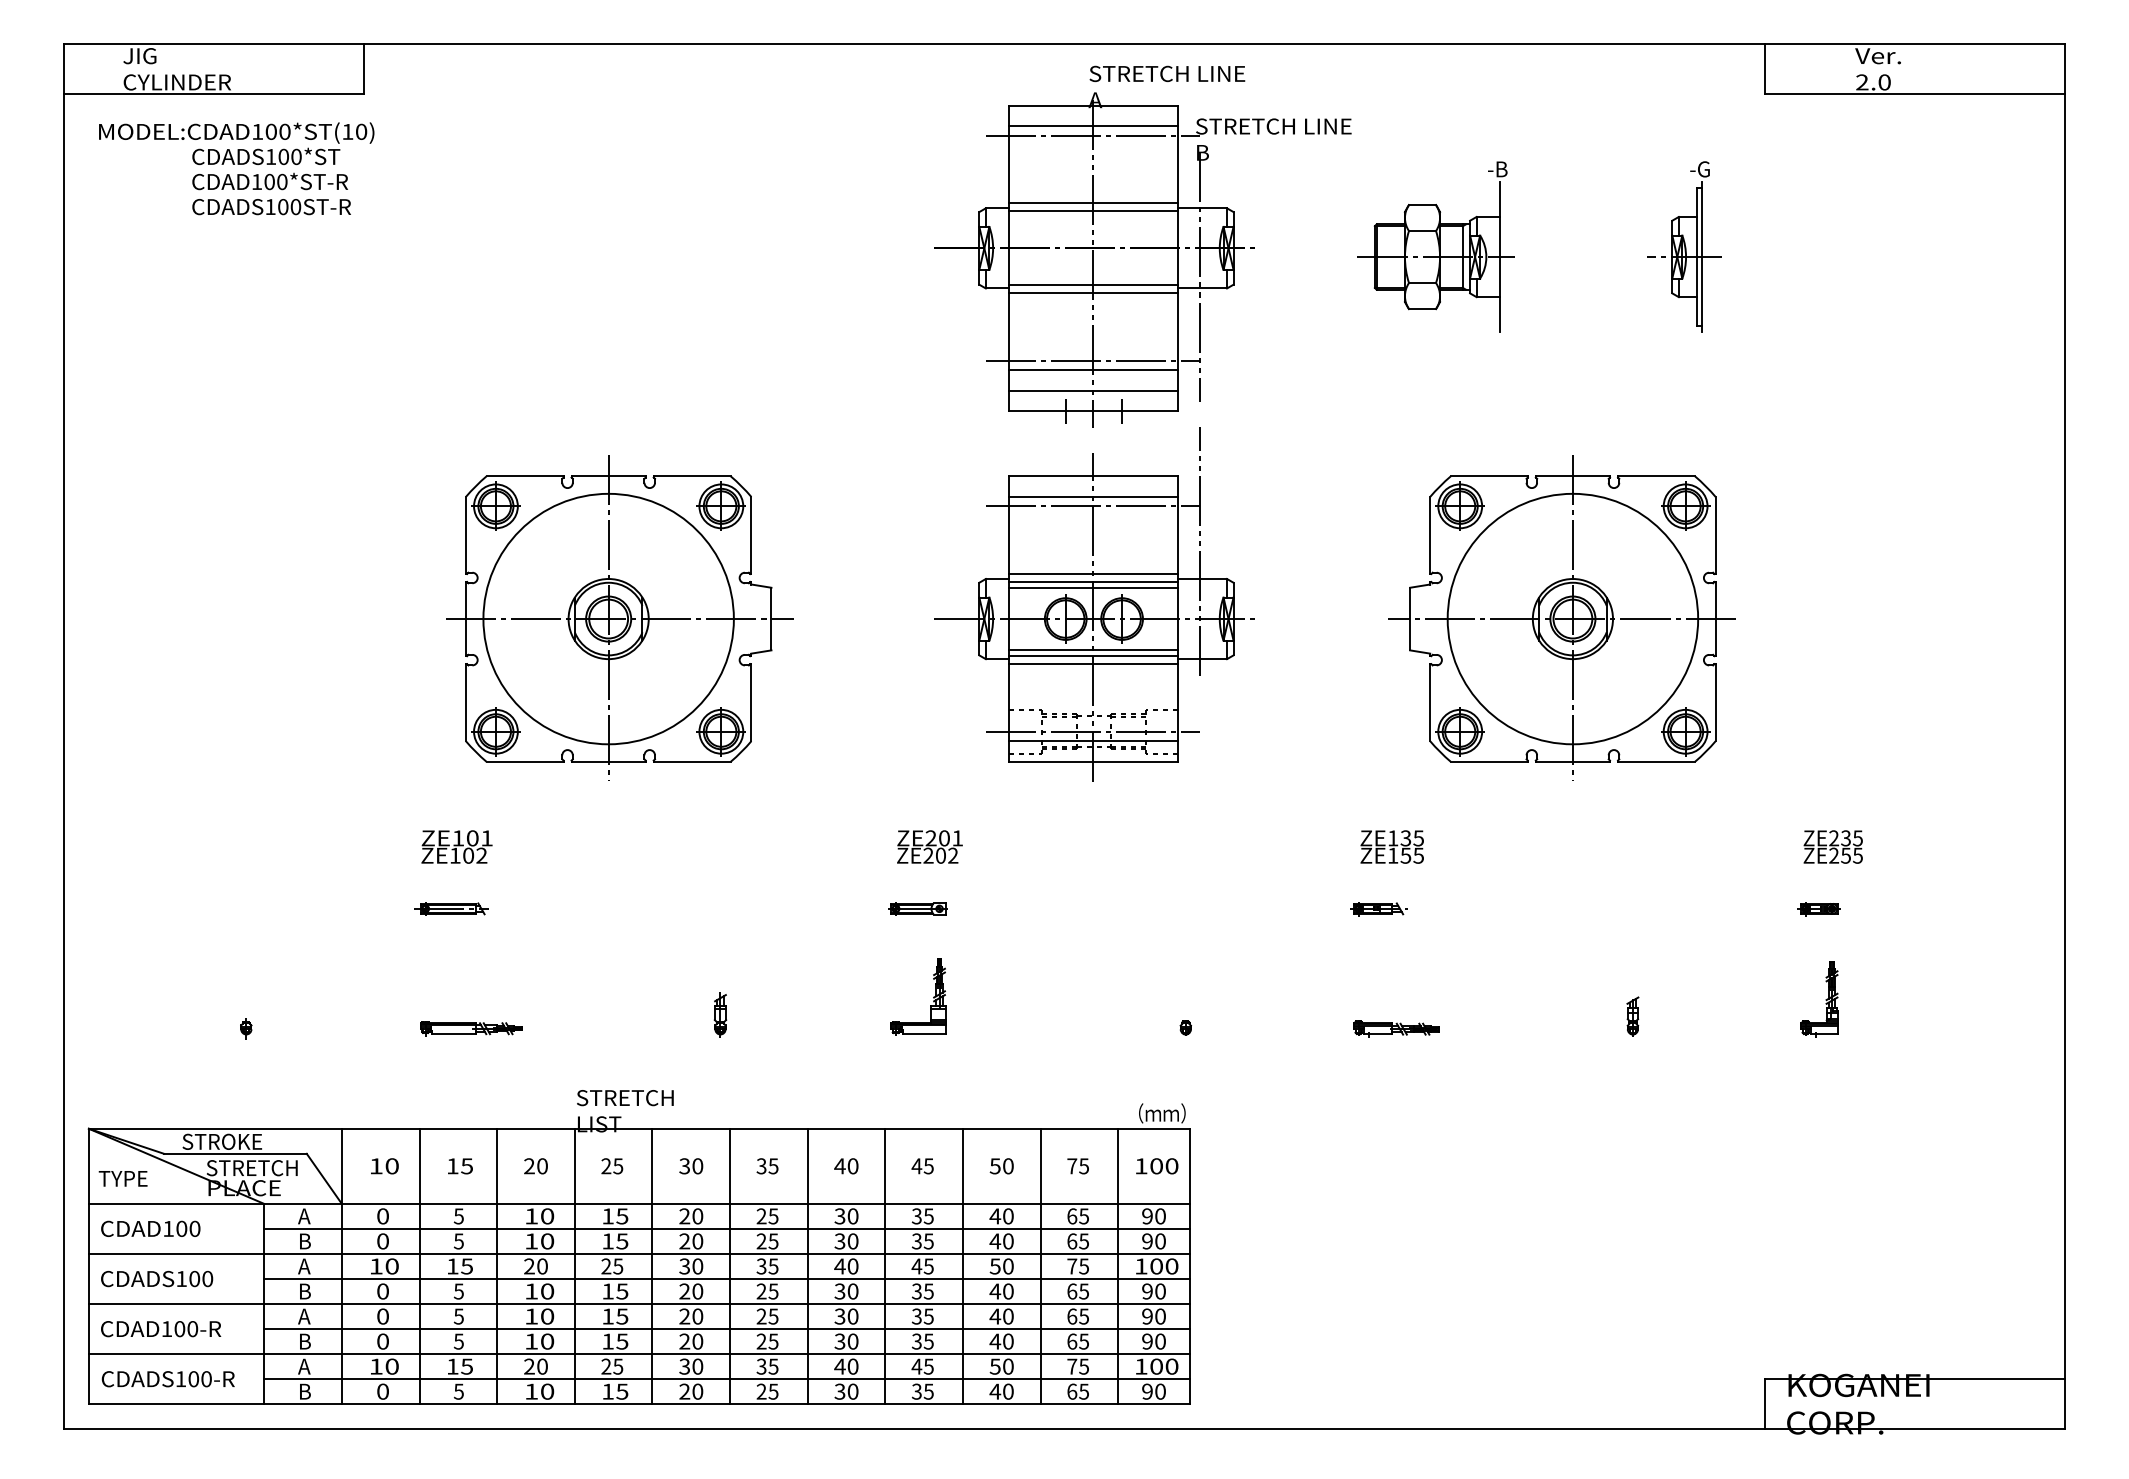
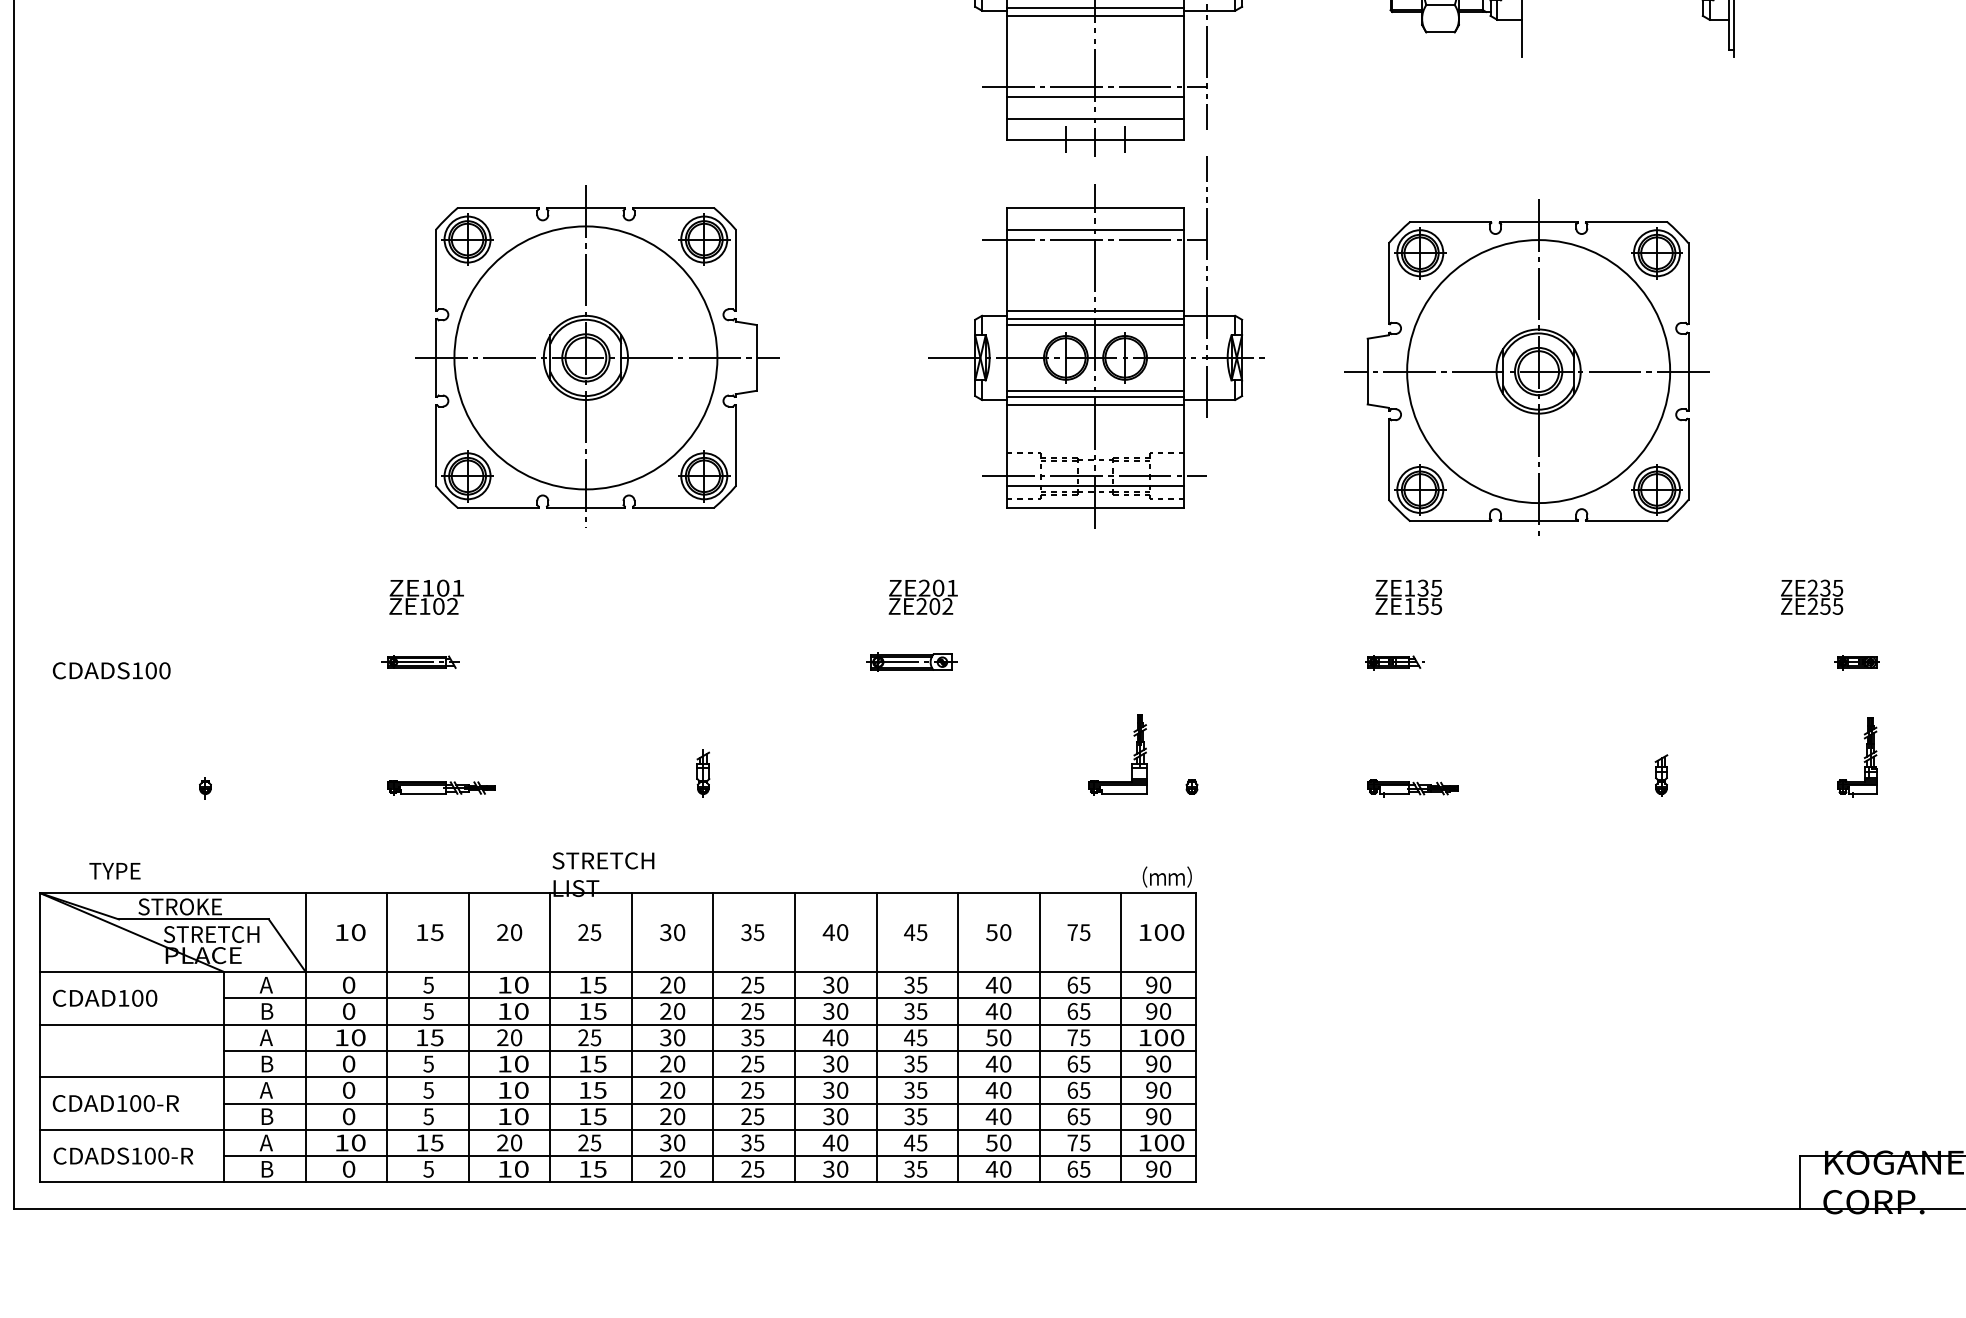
part: (1561, 617) -> (1526, 369), moved
text: (1832, 846) -> (1811, 596), moved
part: (917, 908) -> (910, 661), size x1.4
part: (933, 996) -> (1133, 754), moved
text: (122, 1178) -> (114, 870), moved
text: (157, 1278) -> (112, 670), moved

